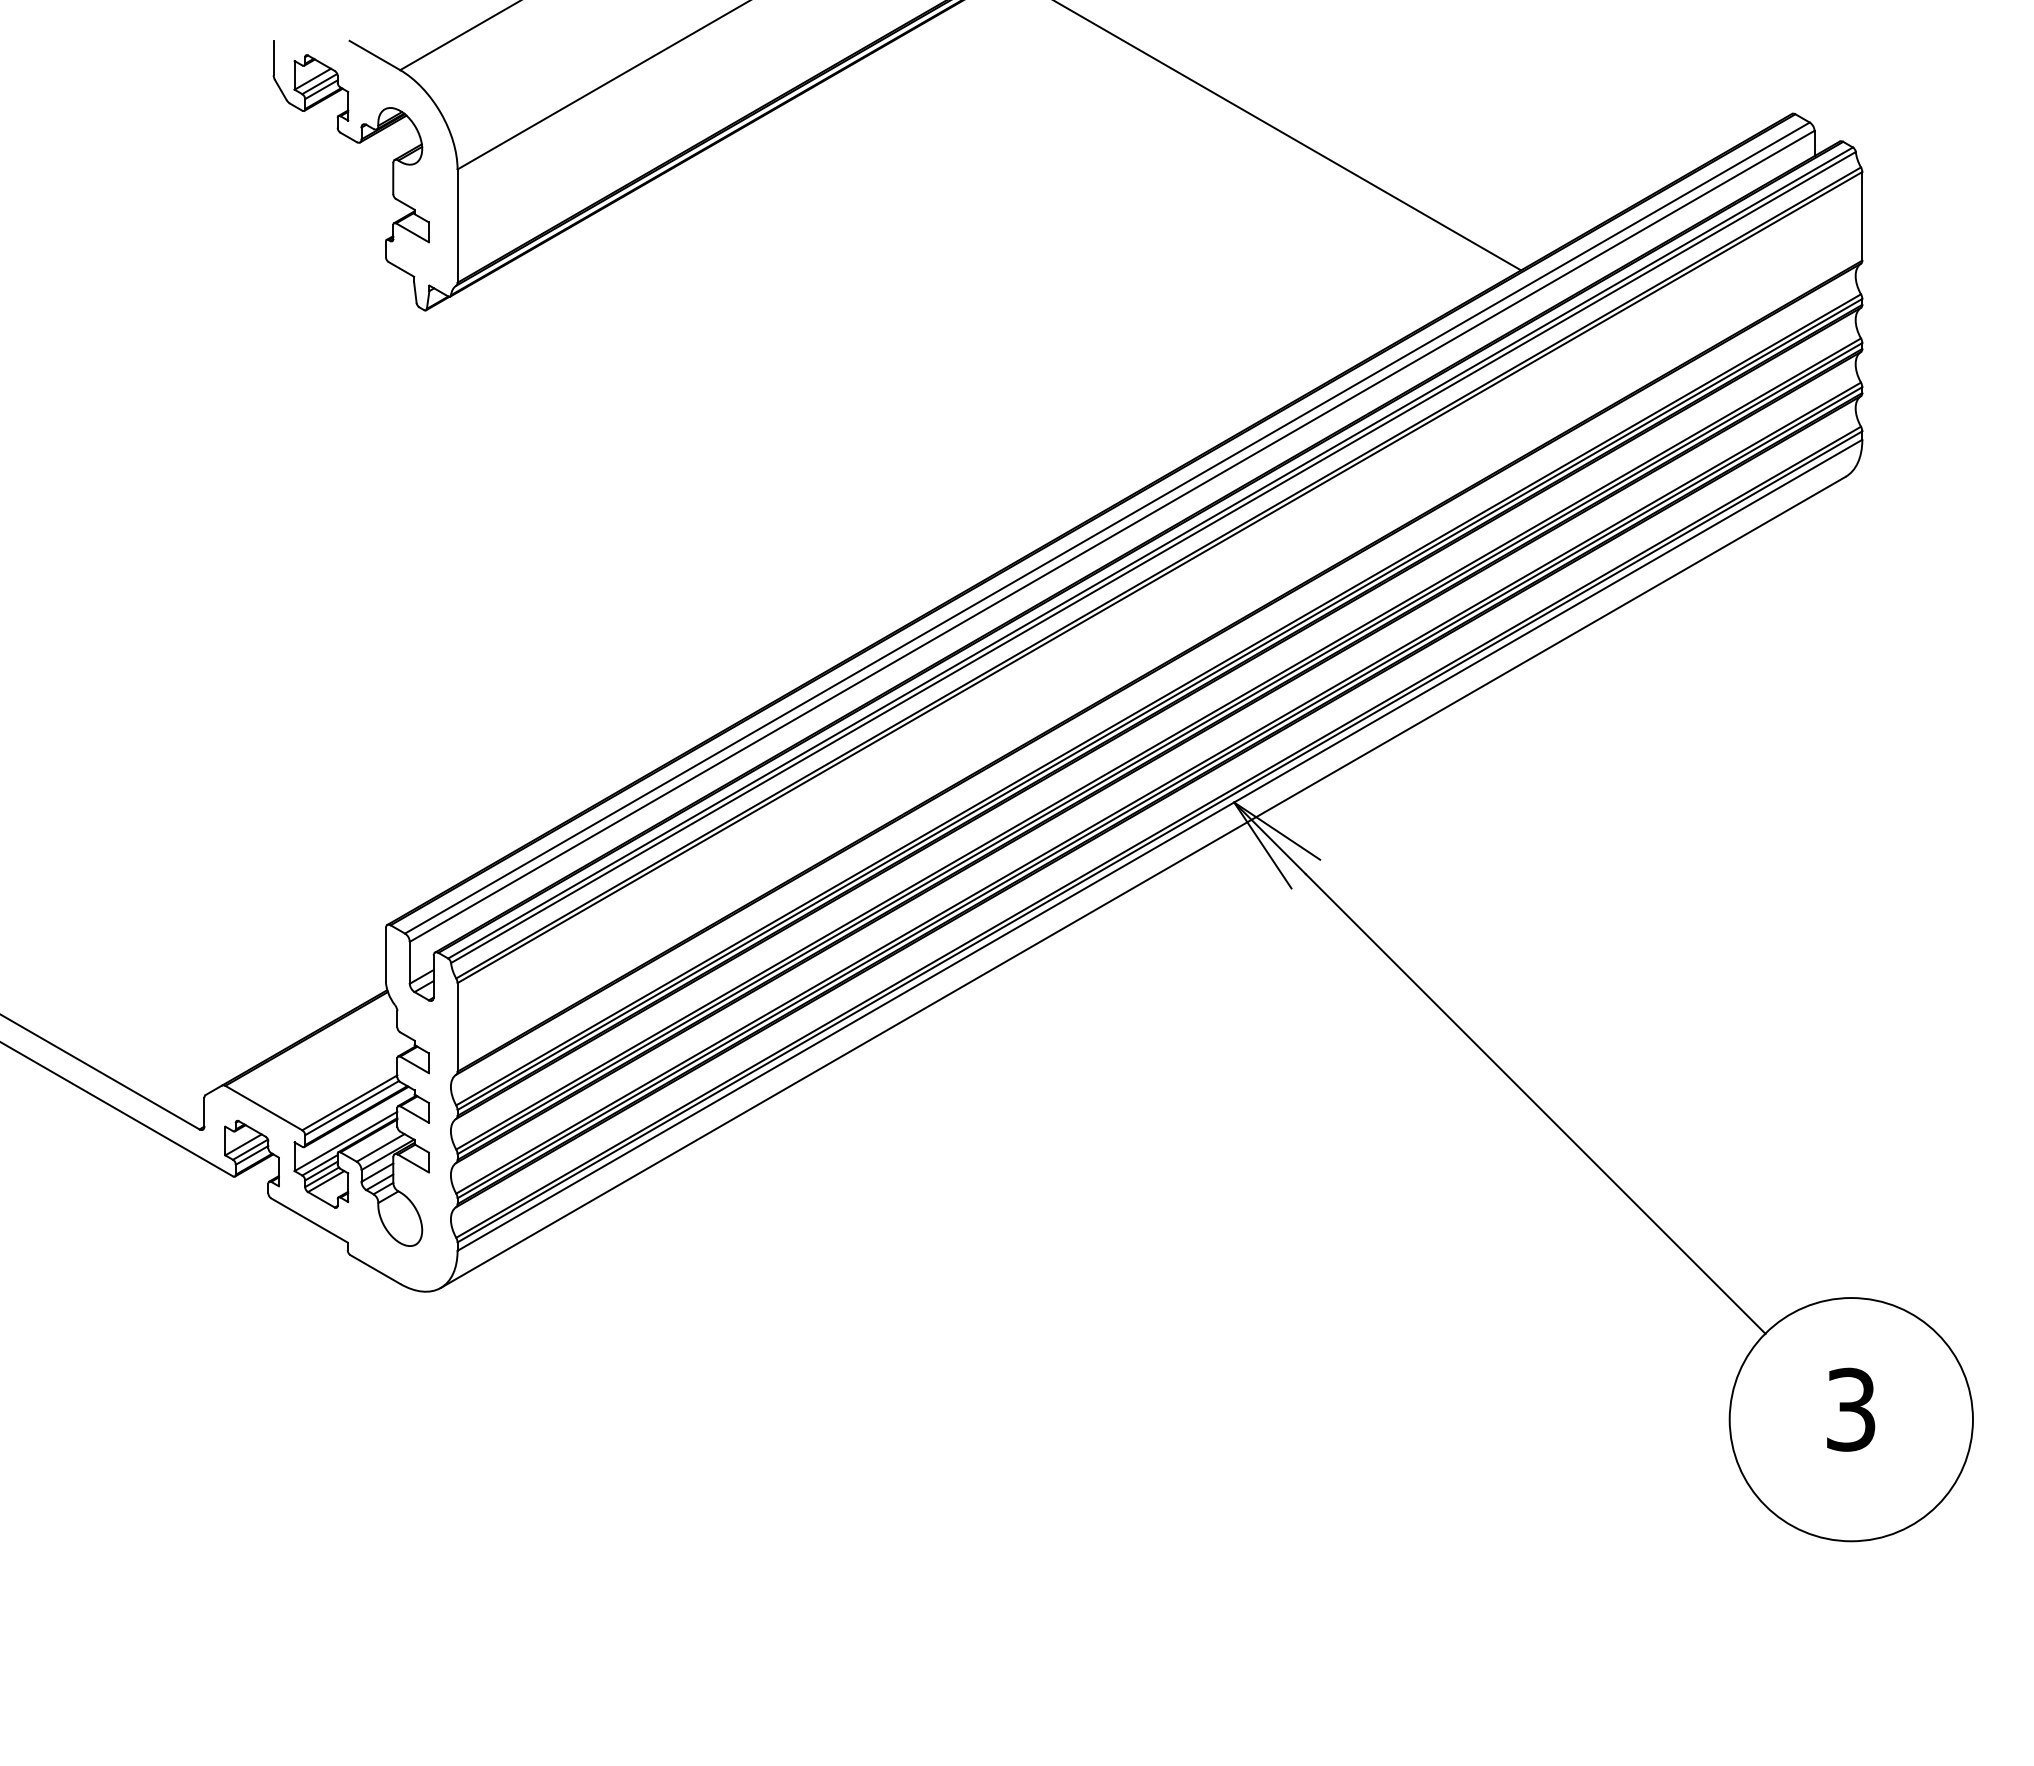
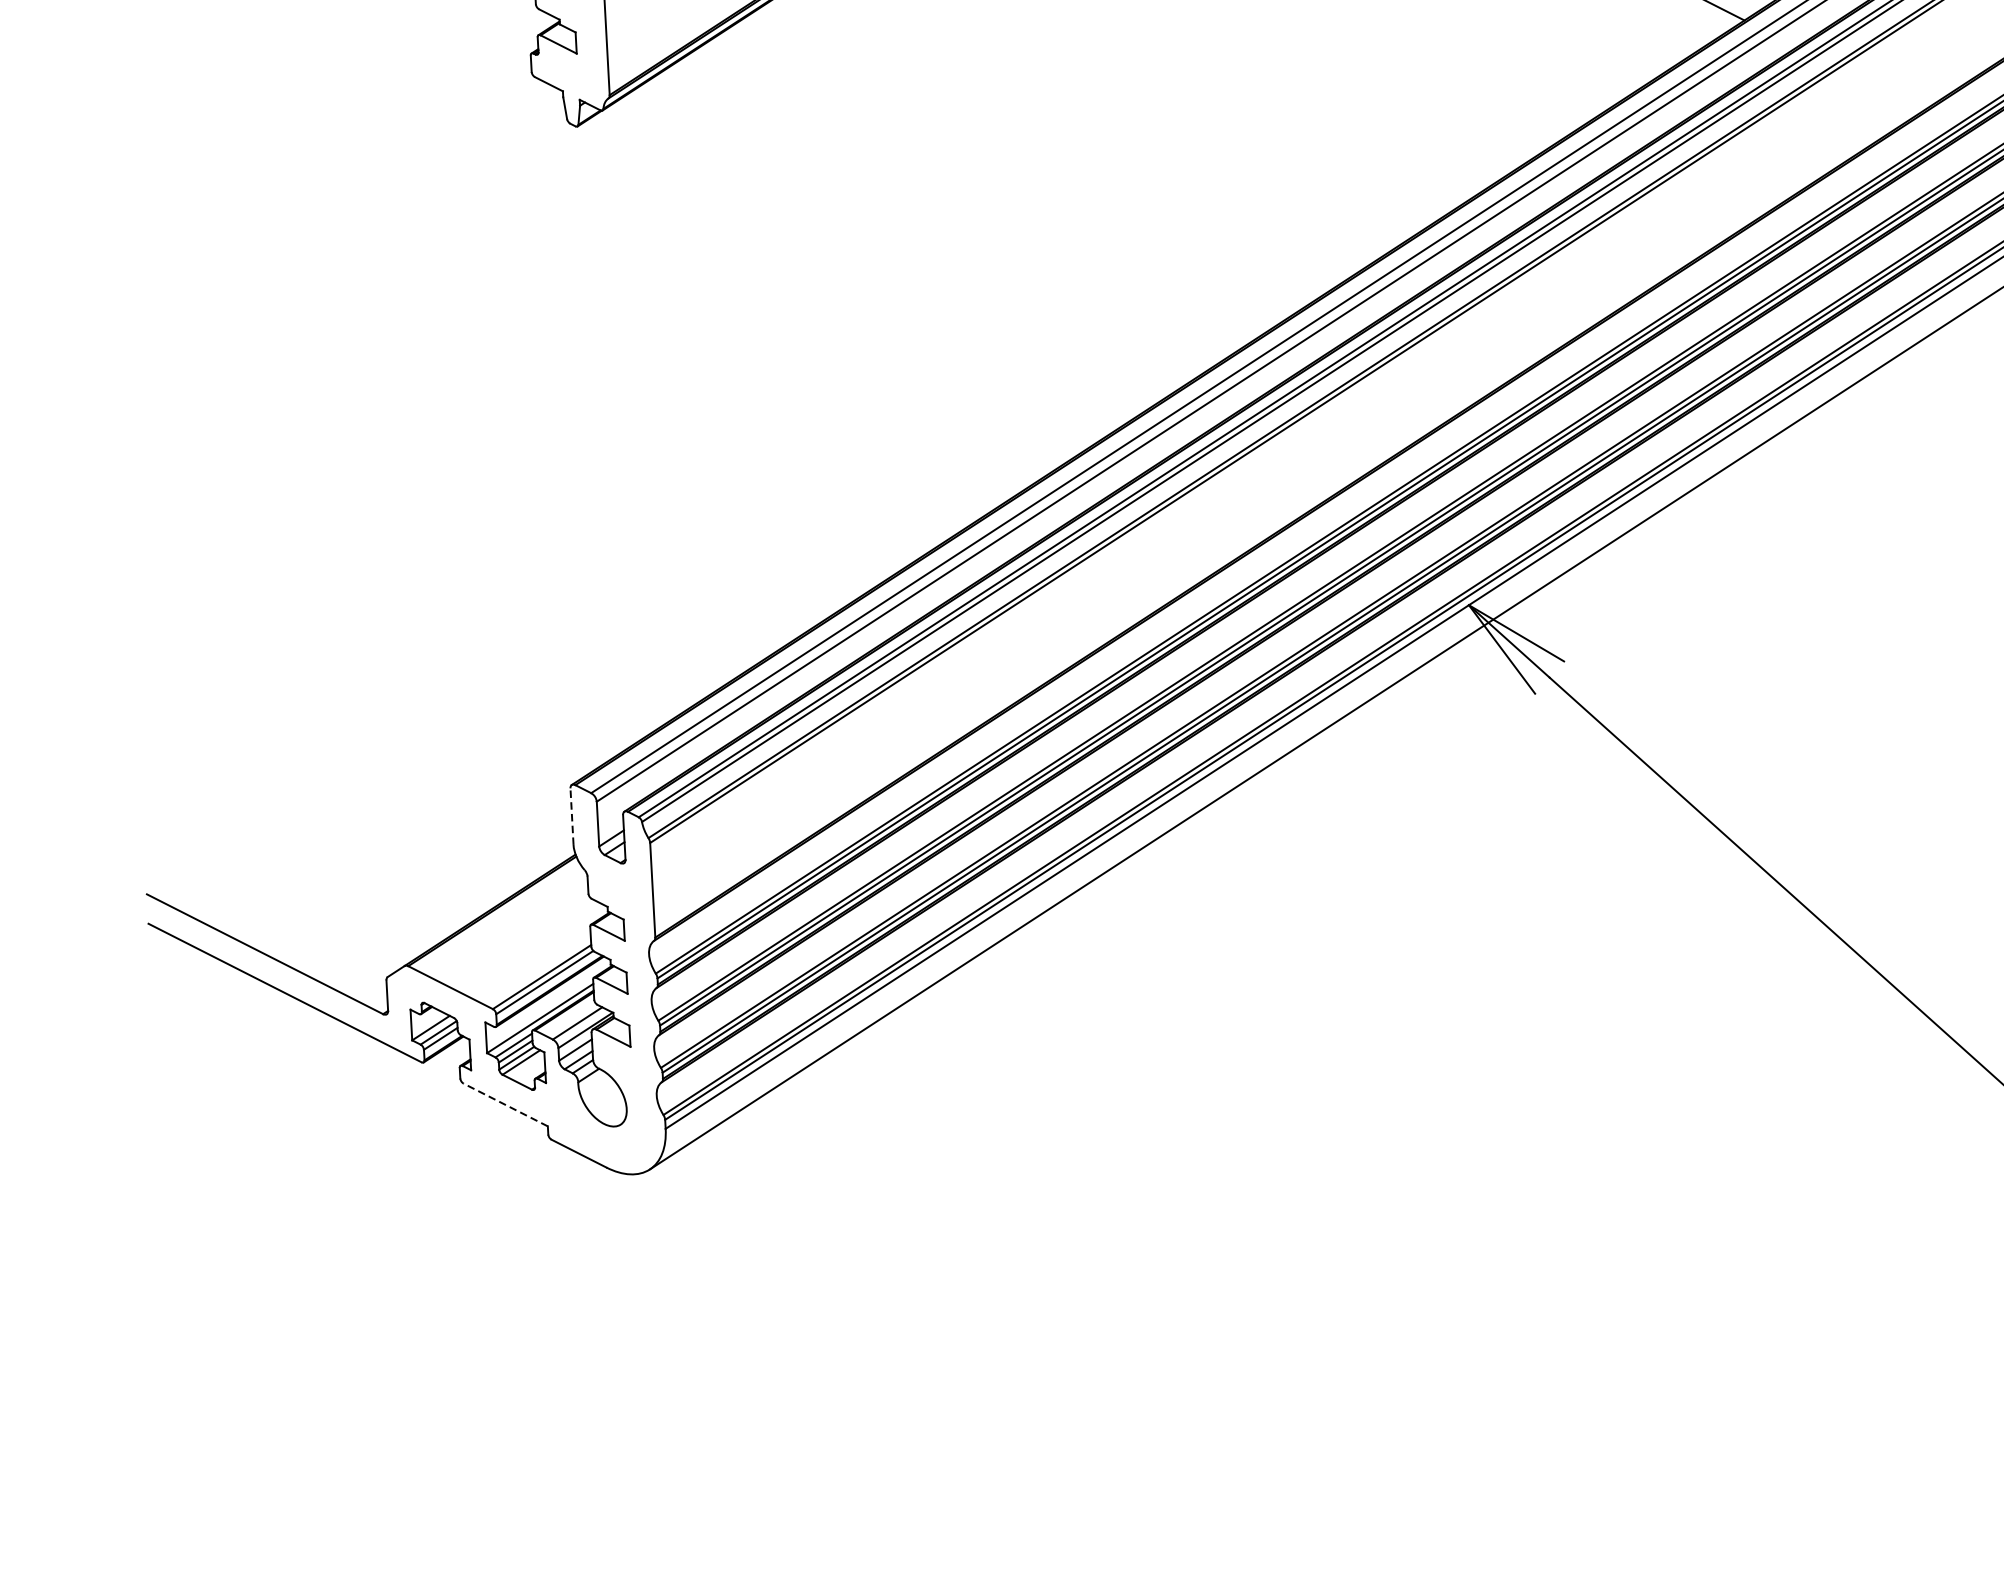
line: (385, 954) -> (571, 816), solid -> dashed
line: (309, 1220) -> (505, 1105), solid -> dashed

